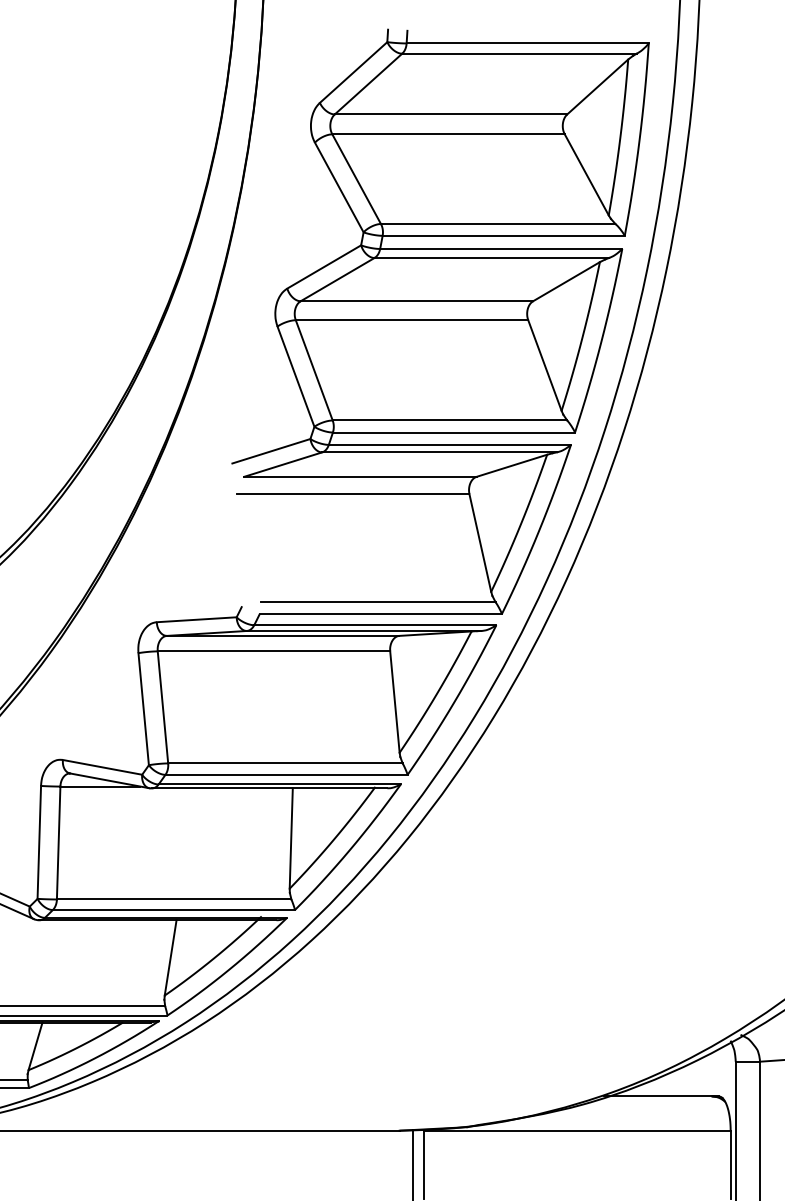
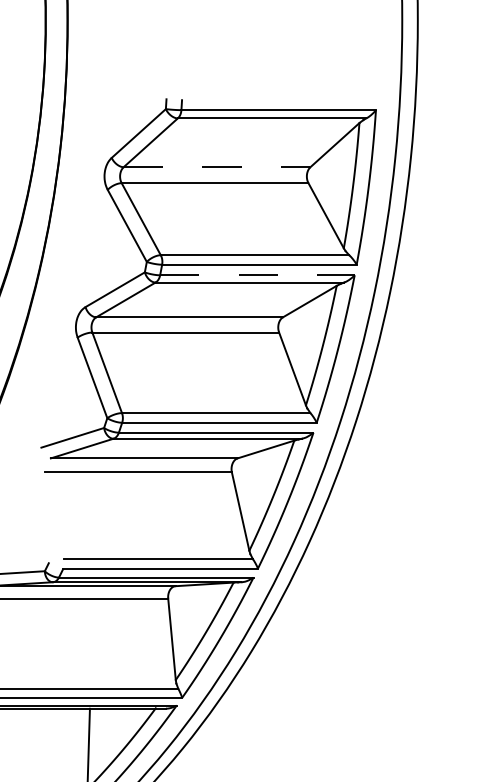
line: (451, 114) -> (217, 167), solid -> dashed
line: (501, 248) -> (257, 274), solid -> dashed

